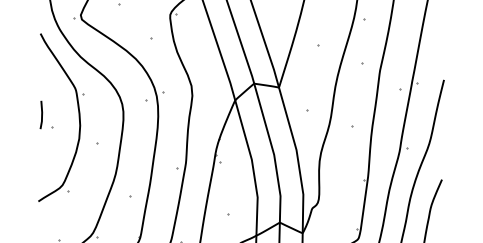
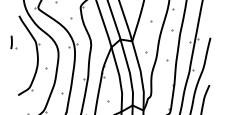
part: (45, 115) -> (13, 42), moved

